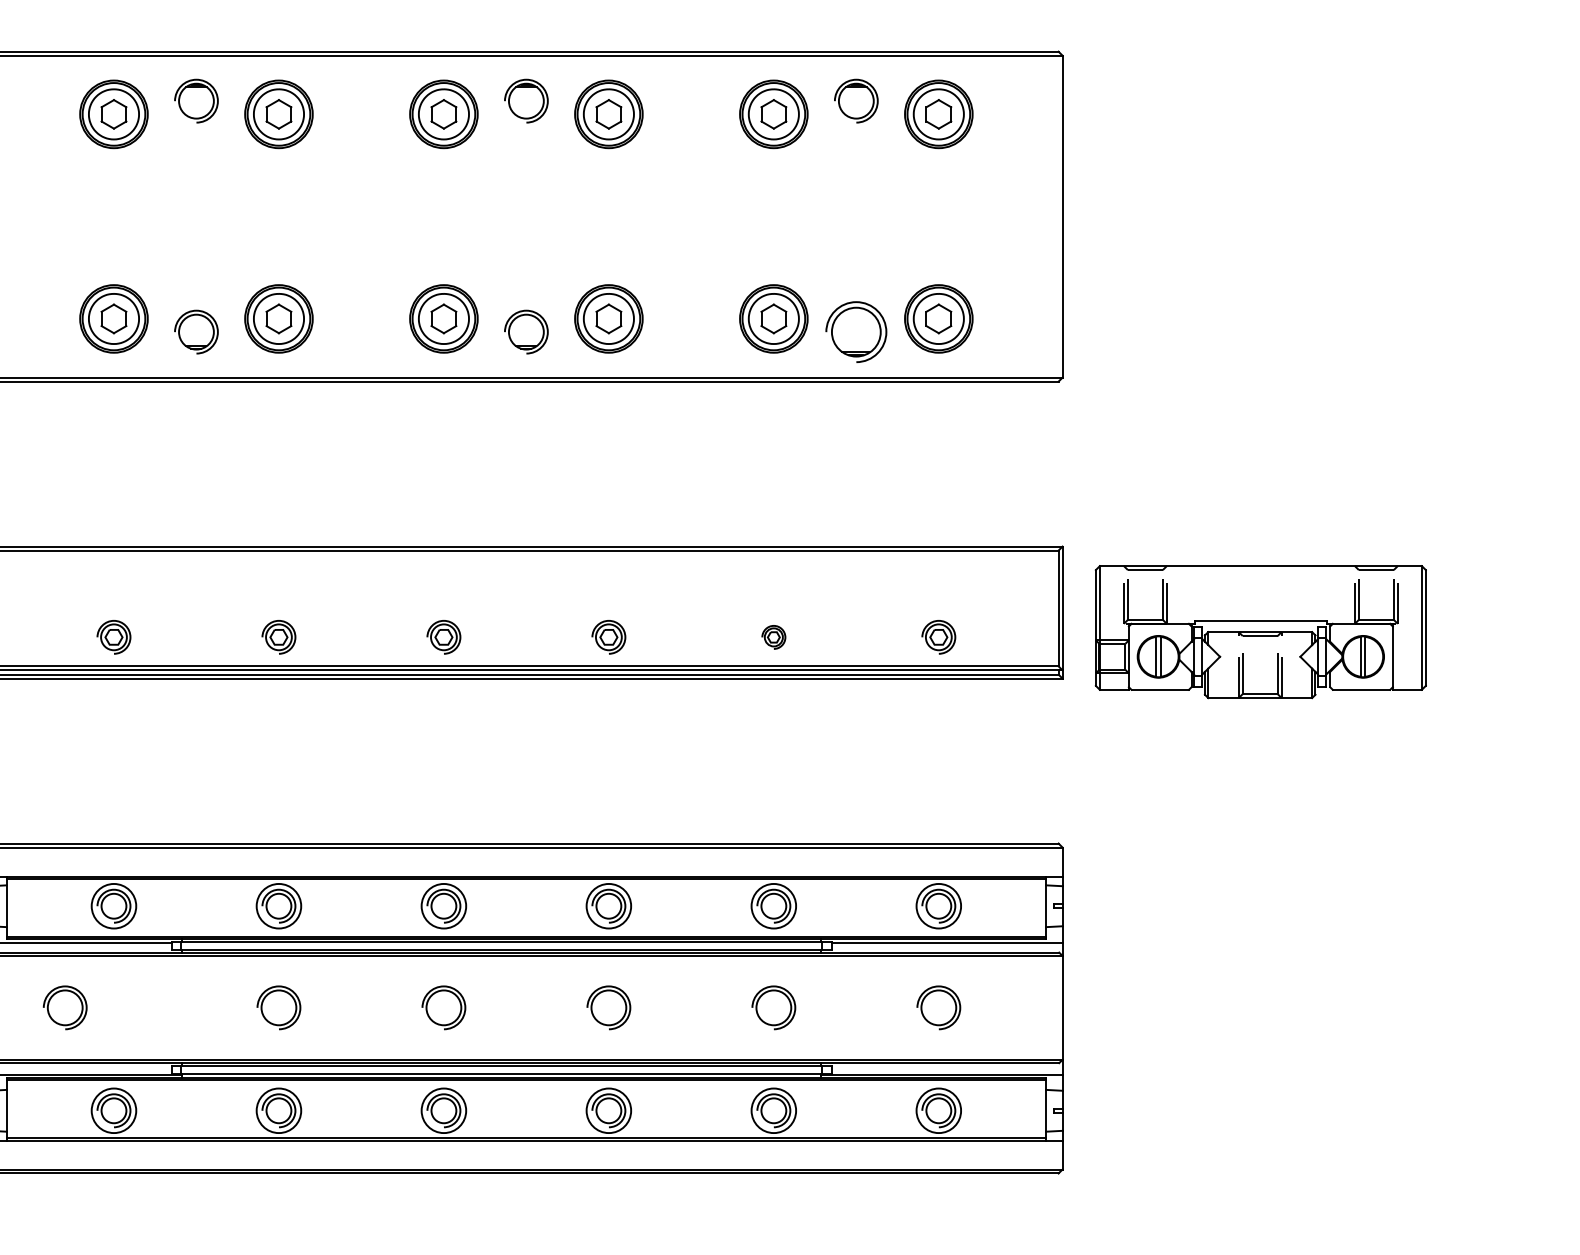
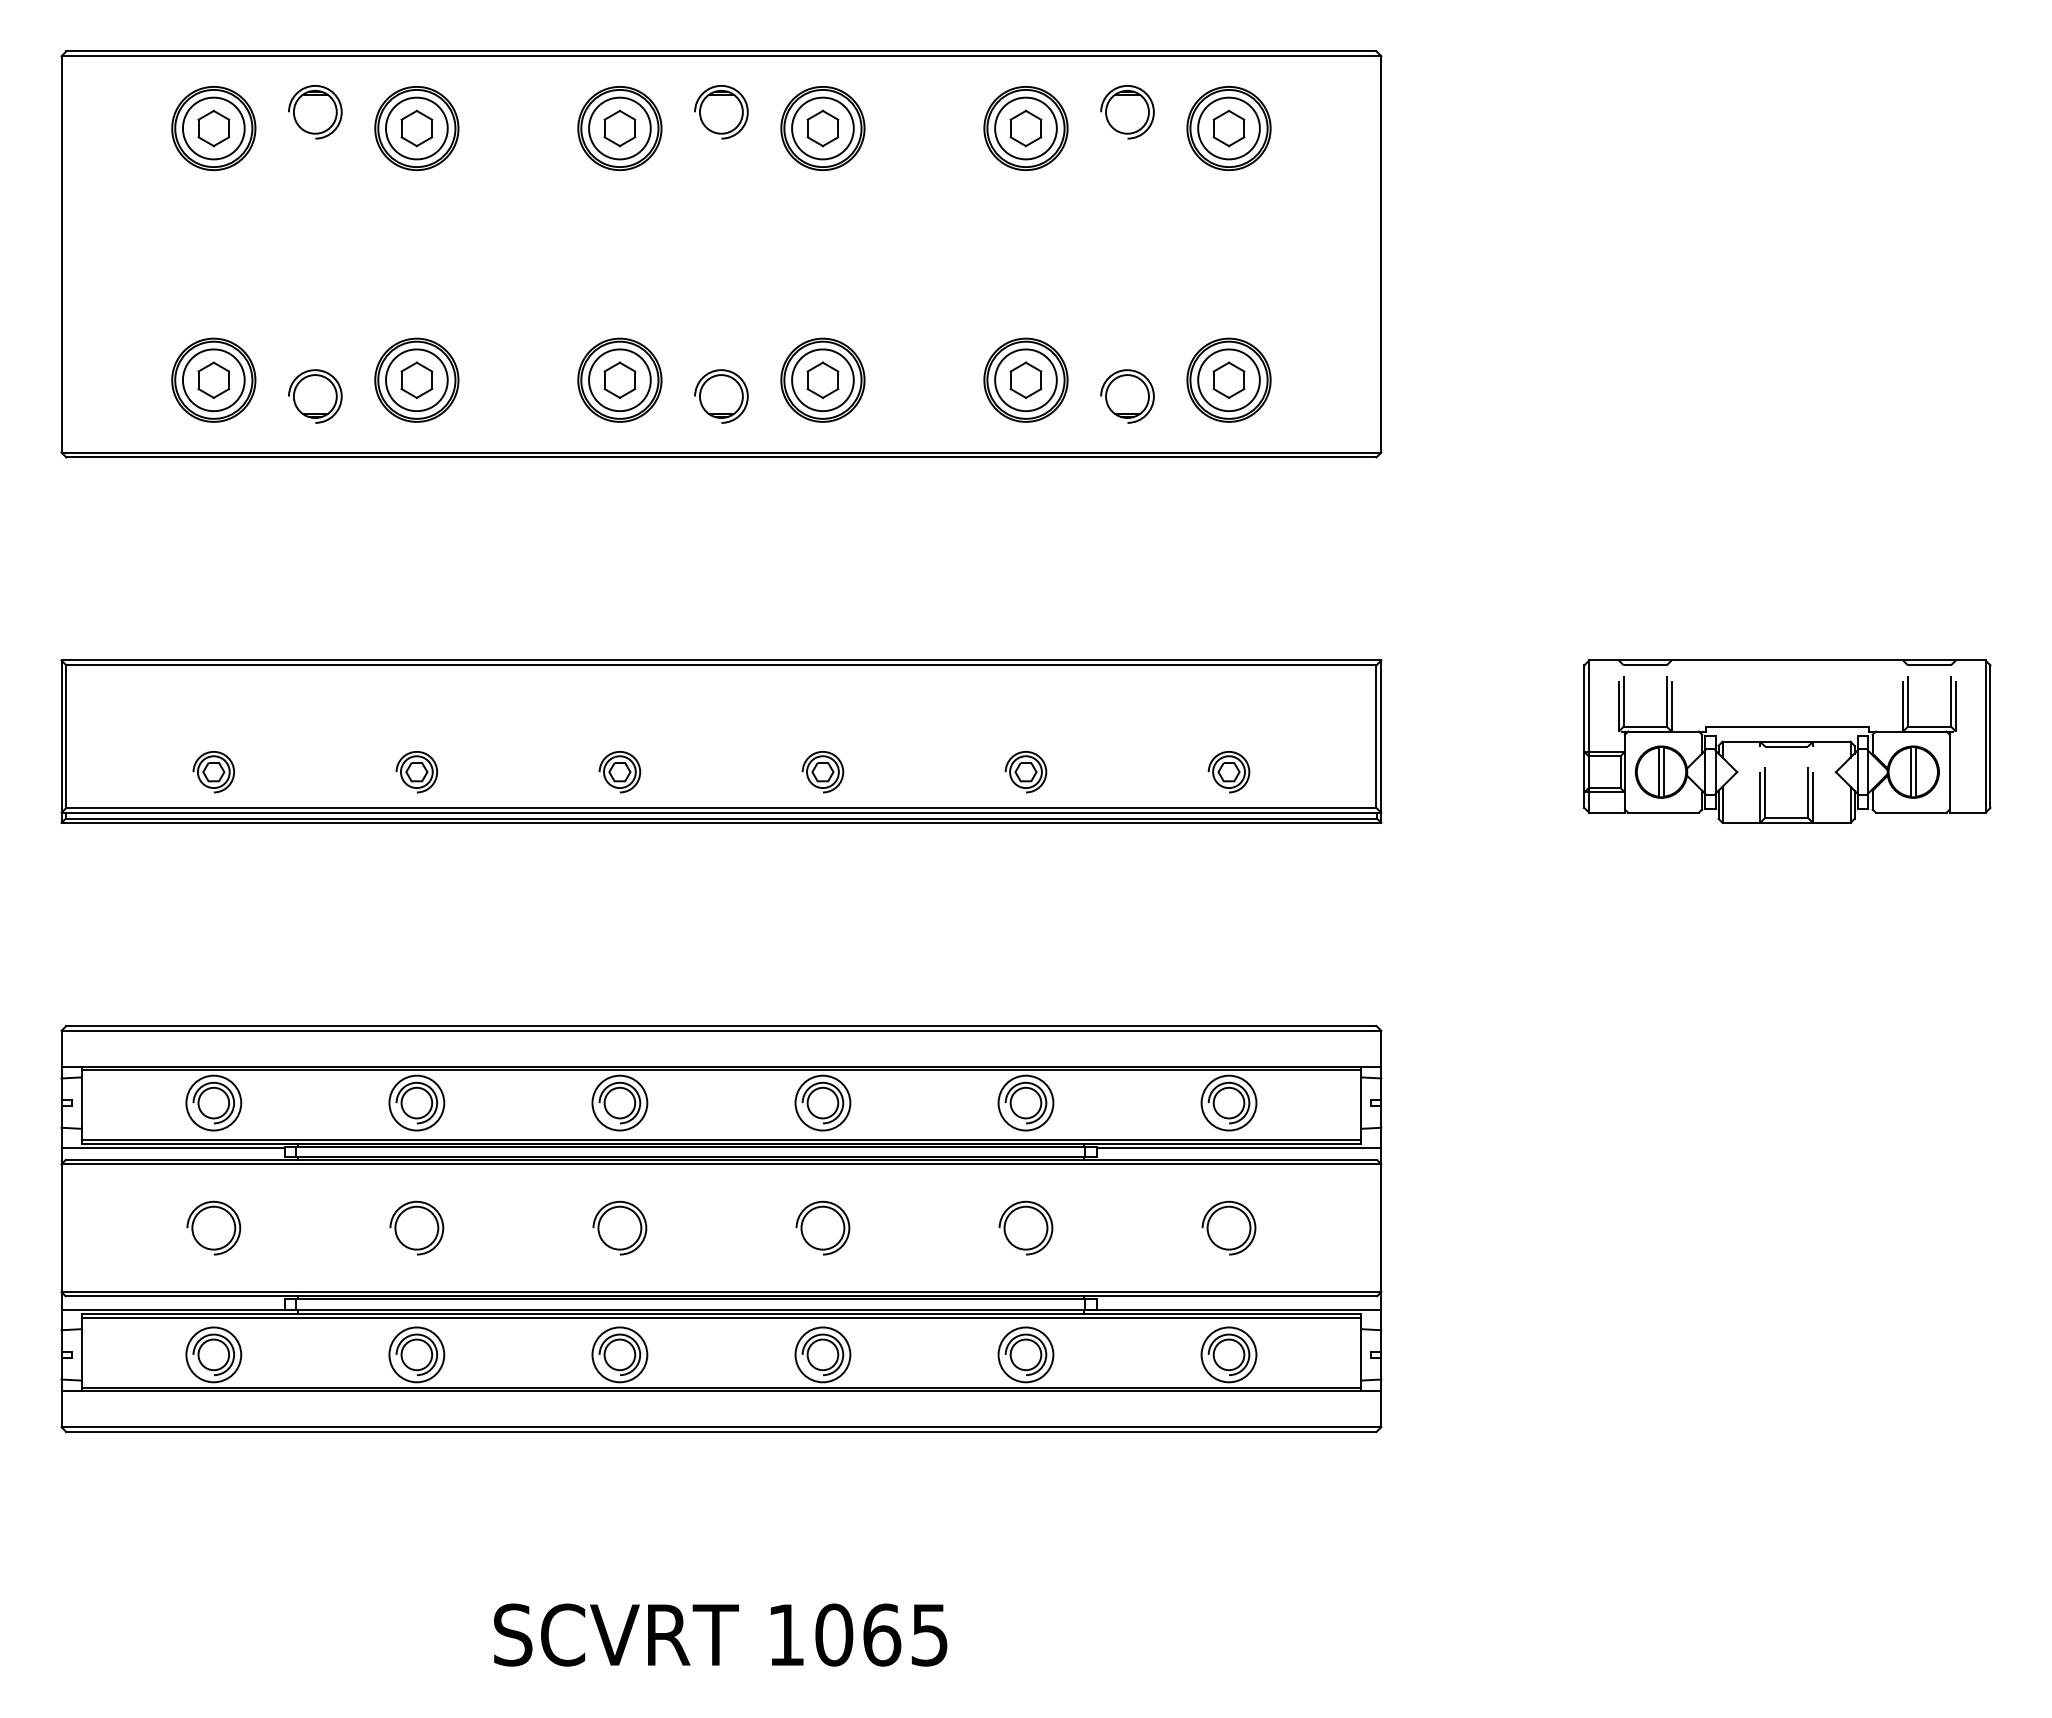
part: (856, 332) -> (1127, 396), size x0.71
part: (1260, 631) -> (1787, 741), moved
part: (773, 637) -> (1025, 772), size x1.43
part: (64, 1007) -> (213, 1227), moved

